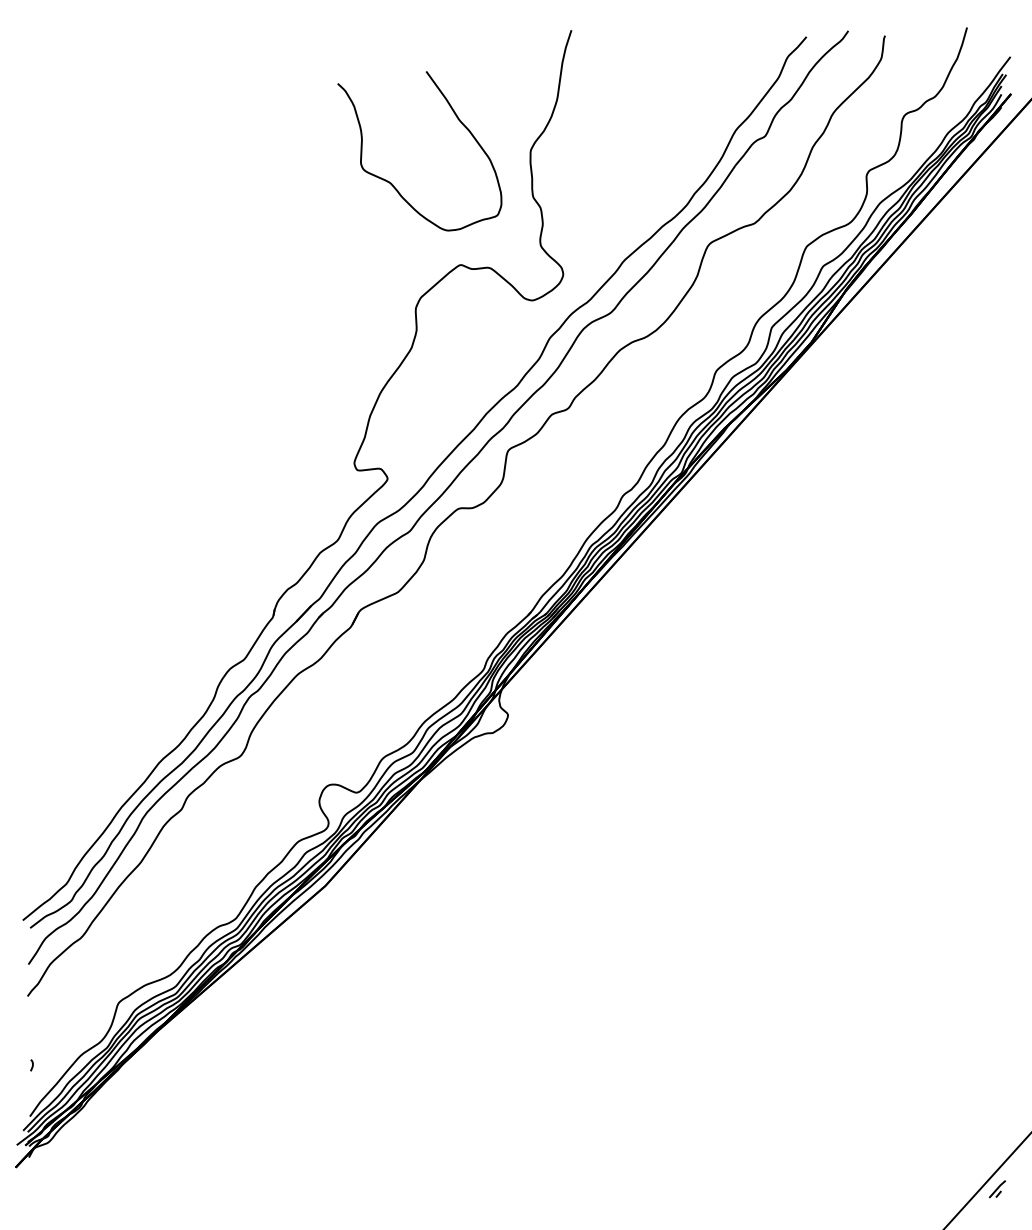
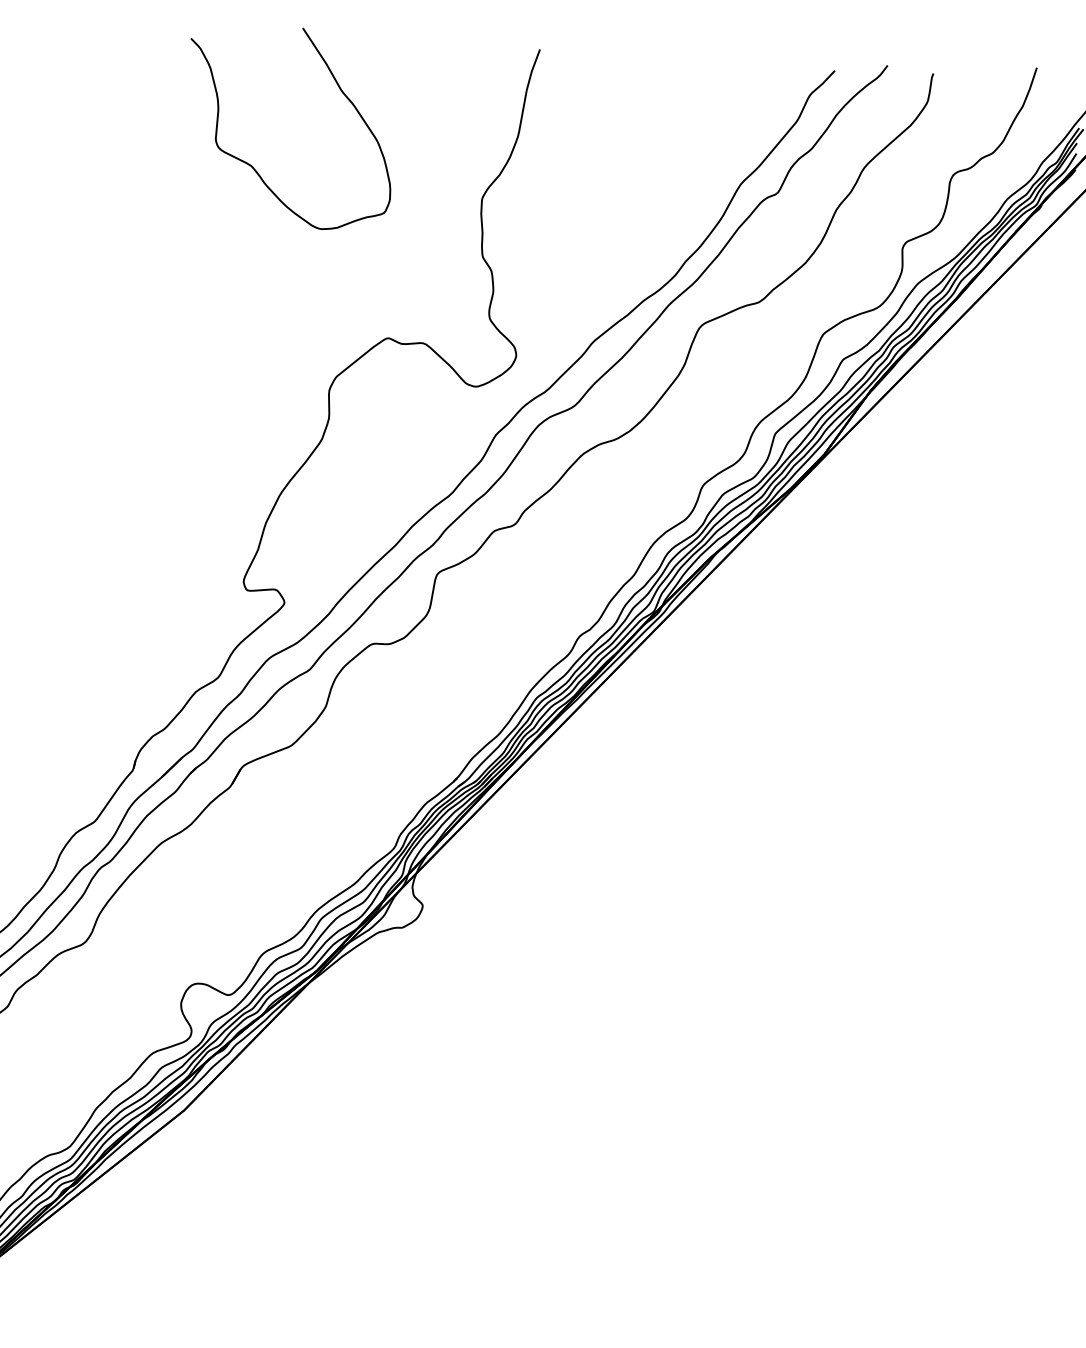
curve: (391, 182) -> (253, 165), moved

